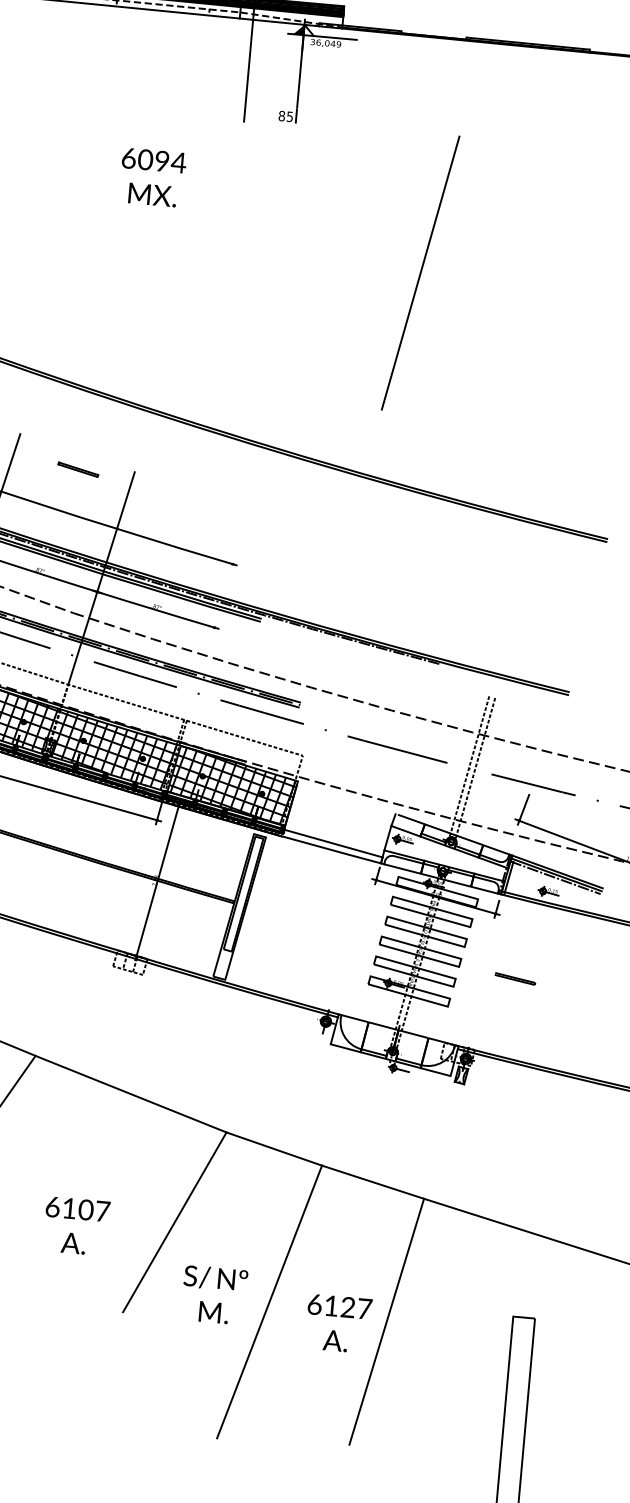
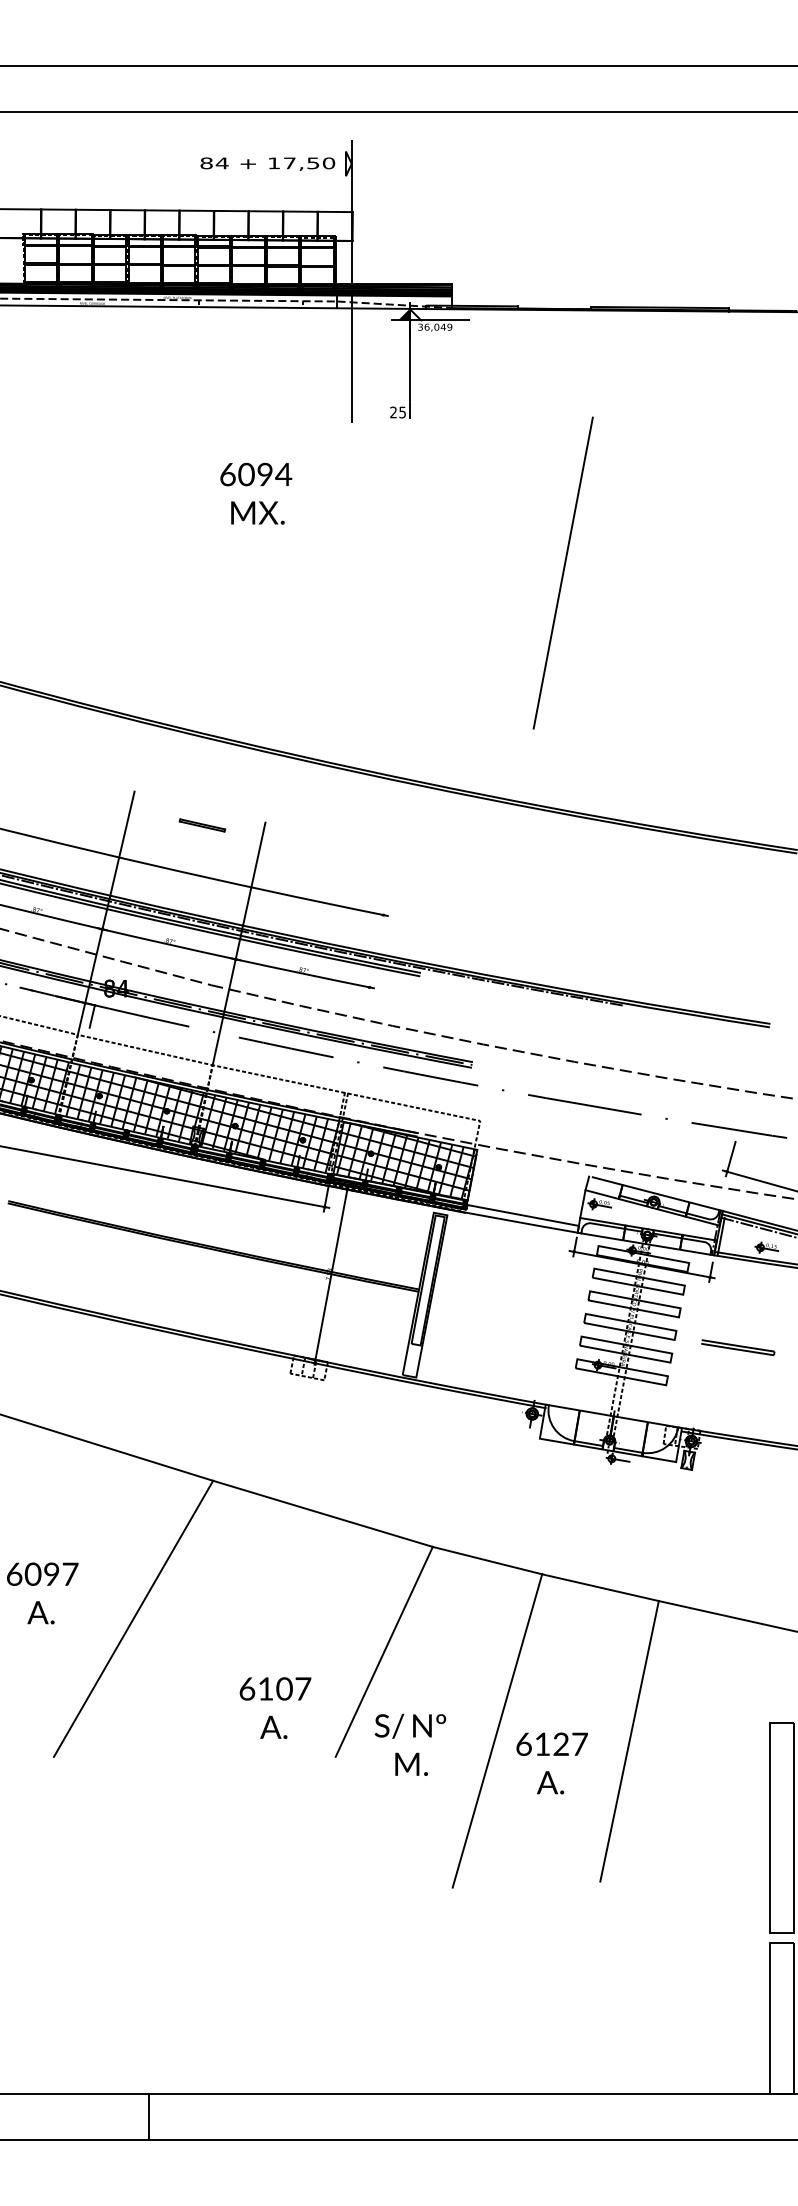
text: (281, 116) -> (393, 412), 85 -> 25
line: (468, 770) -> (665, 1120), removed
line: (474, 771) -> (672, 1121), removed
part: (515, 978) -> (738, 1347), size x1.6
text: (76, 1225) -> (275, 1707), moved
text: (214, 1294) -> (410, 1744), moved
text: (337, 1323) -> (551, 1763), moved

